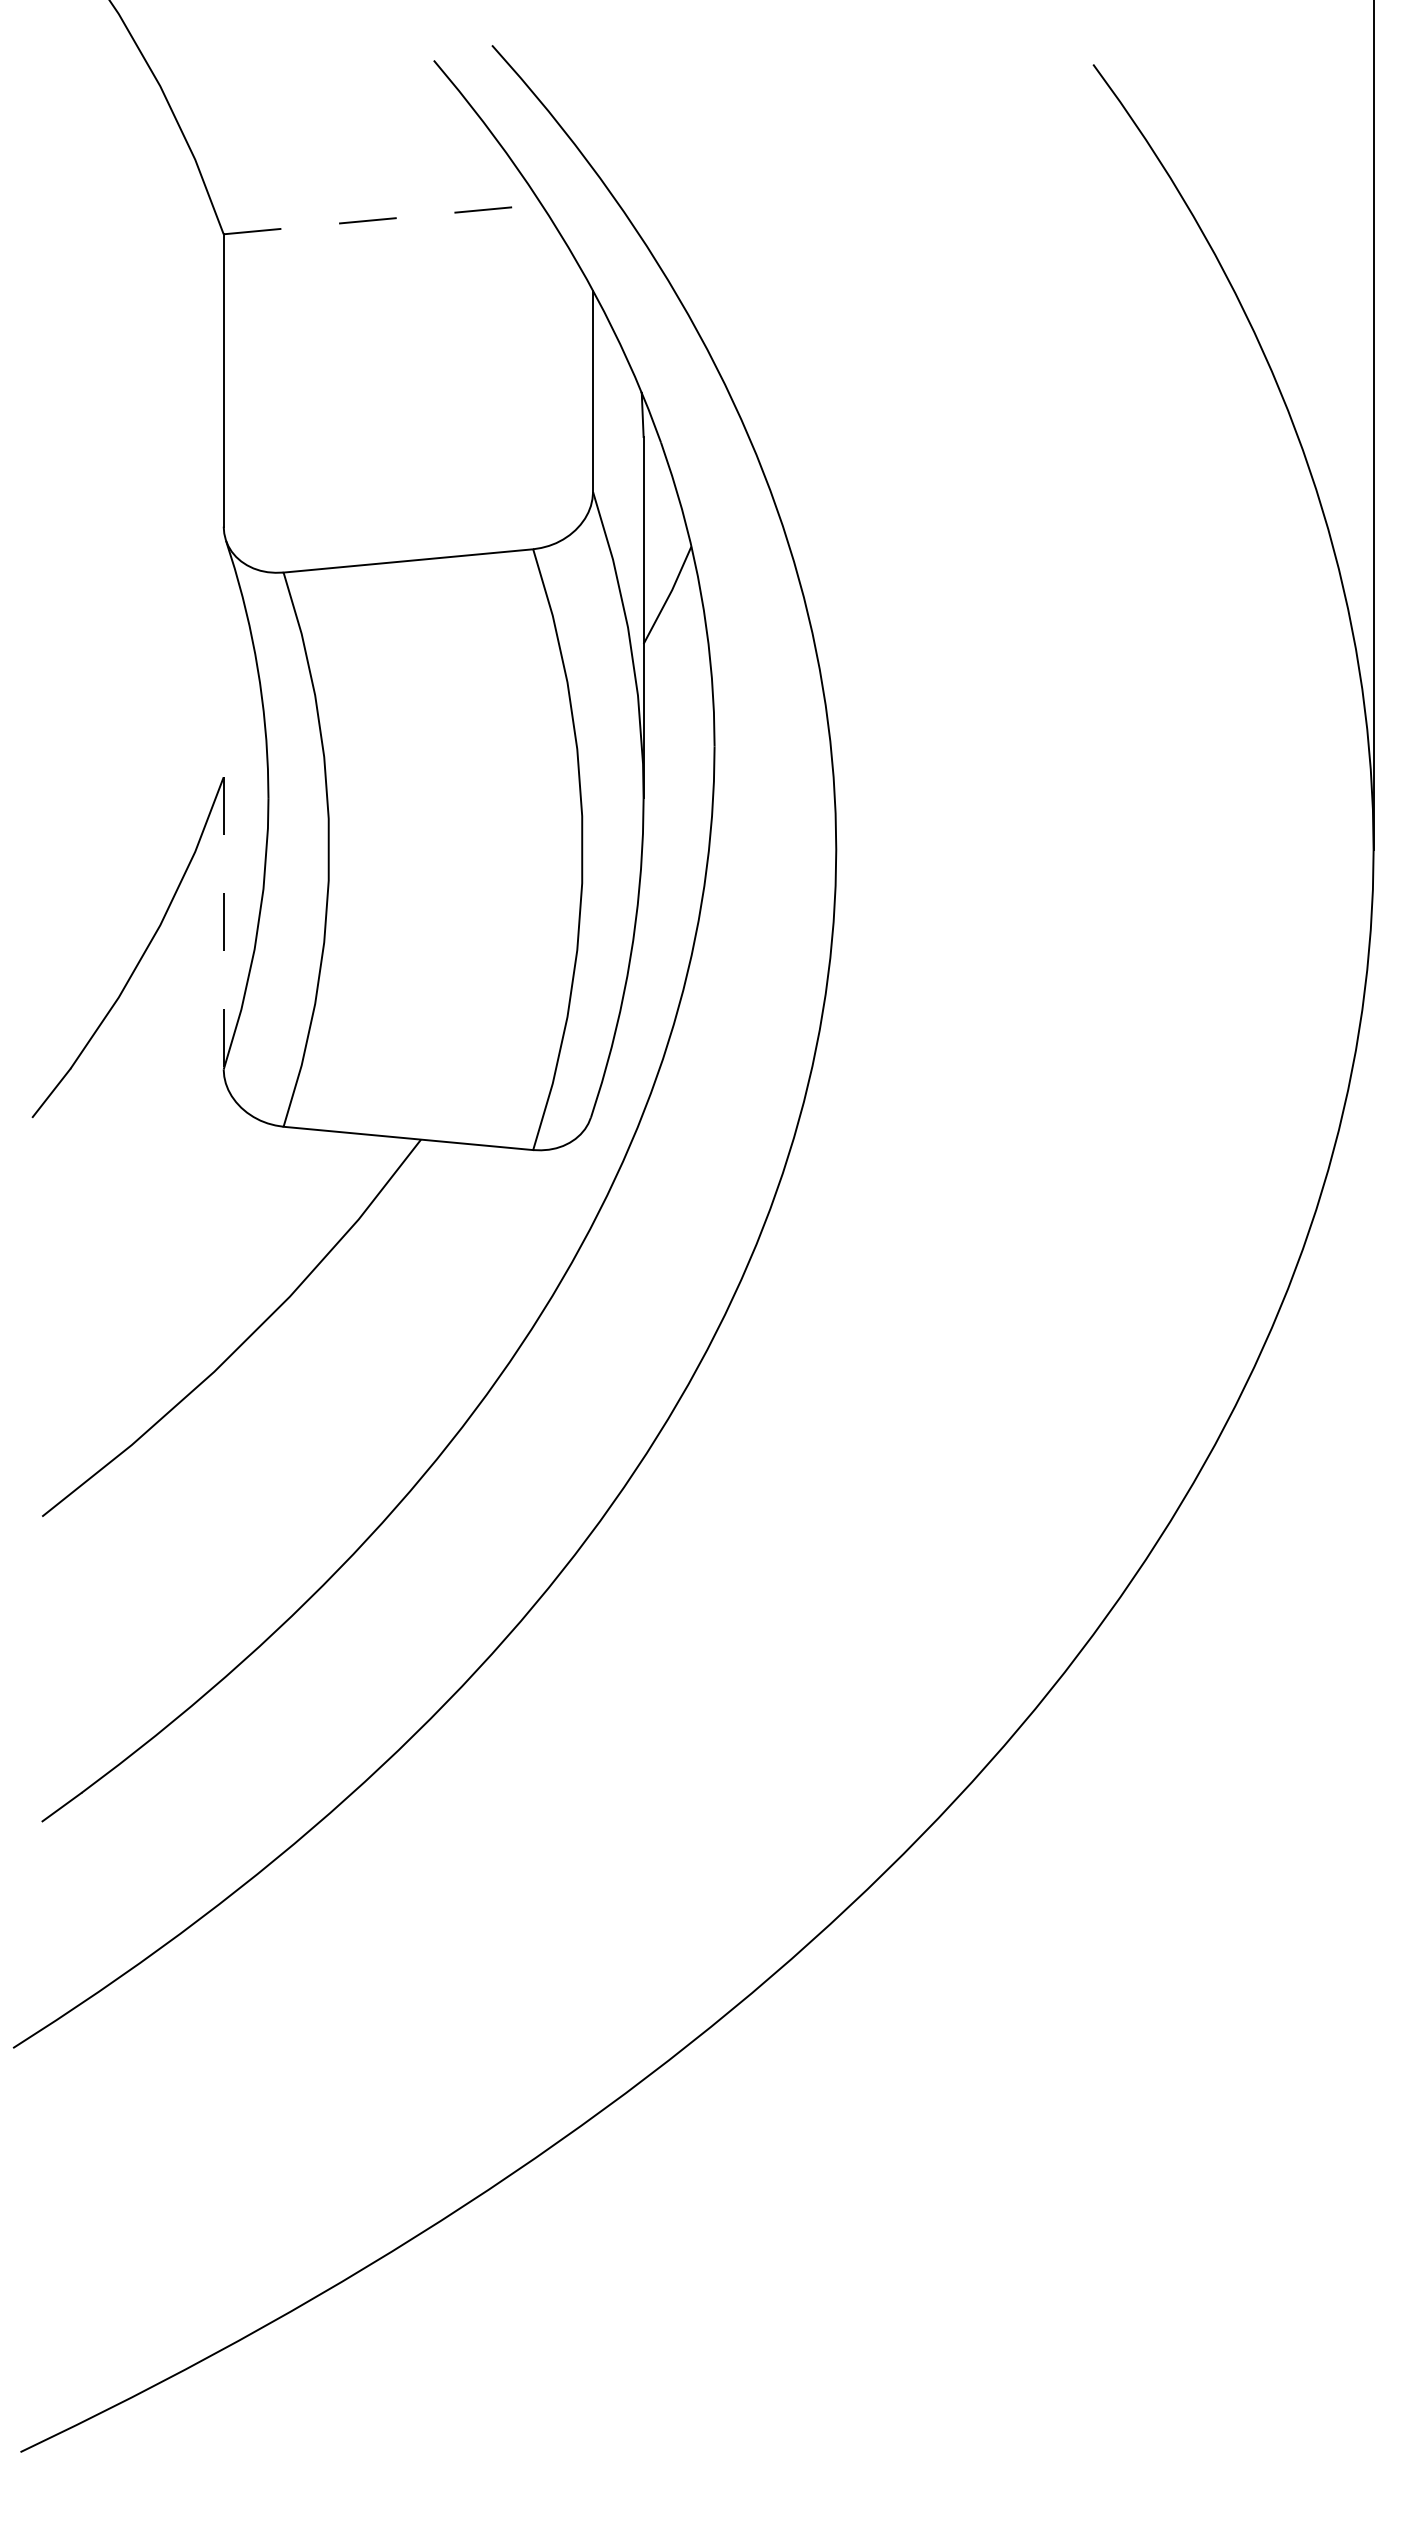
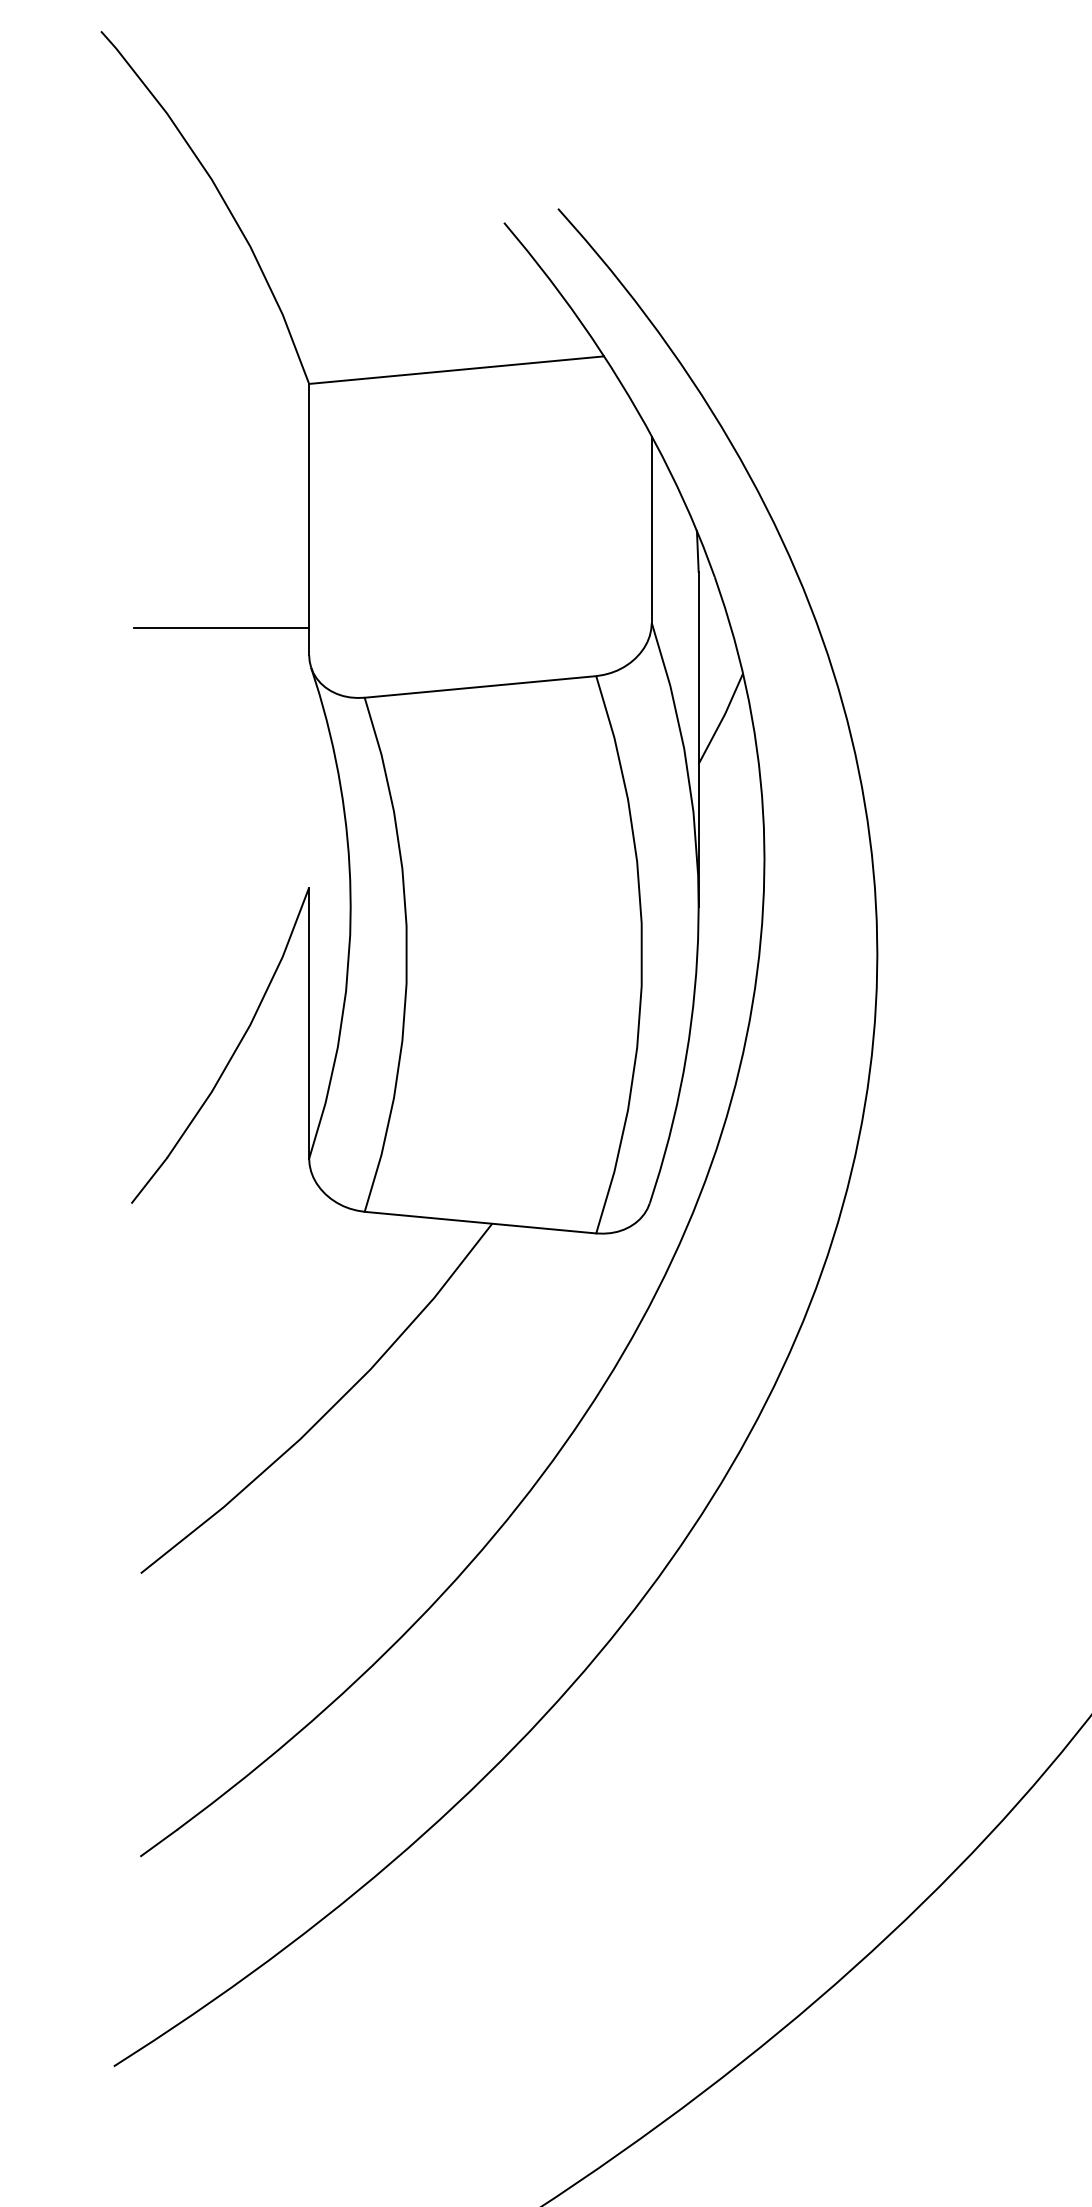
line: (382, 219) -> (456, 370), dashed -> solid
line: (129, 497) -> (221, 628), added
line: (223, 923) -> (308, 1023), dashed -> solid

